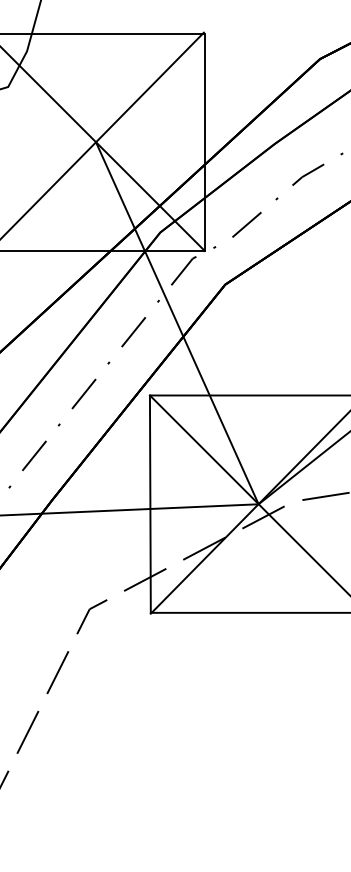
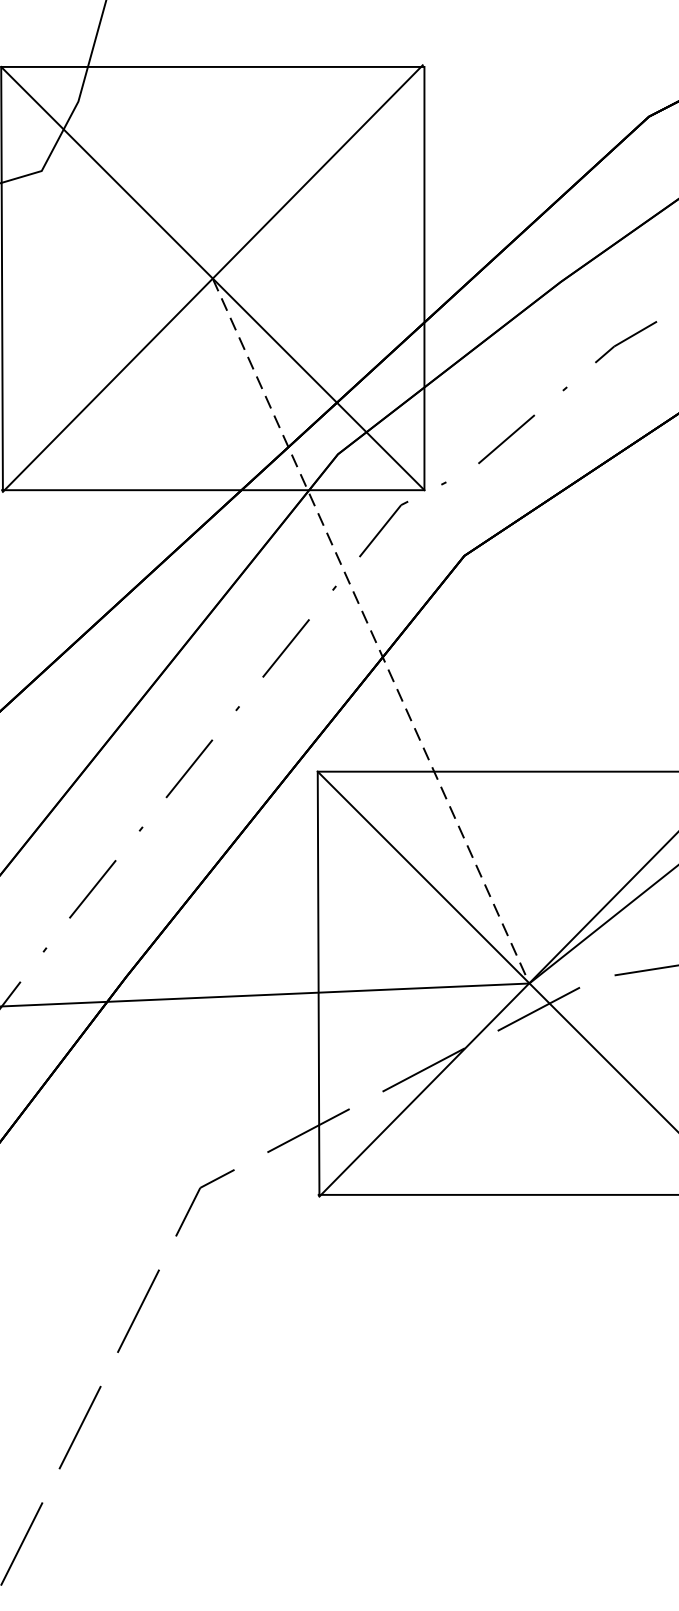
line: (177, 323) -> (371, 631), solid -> dashed

